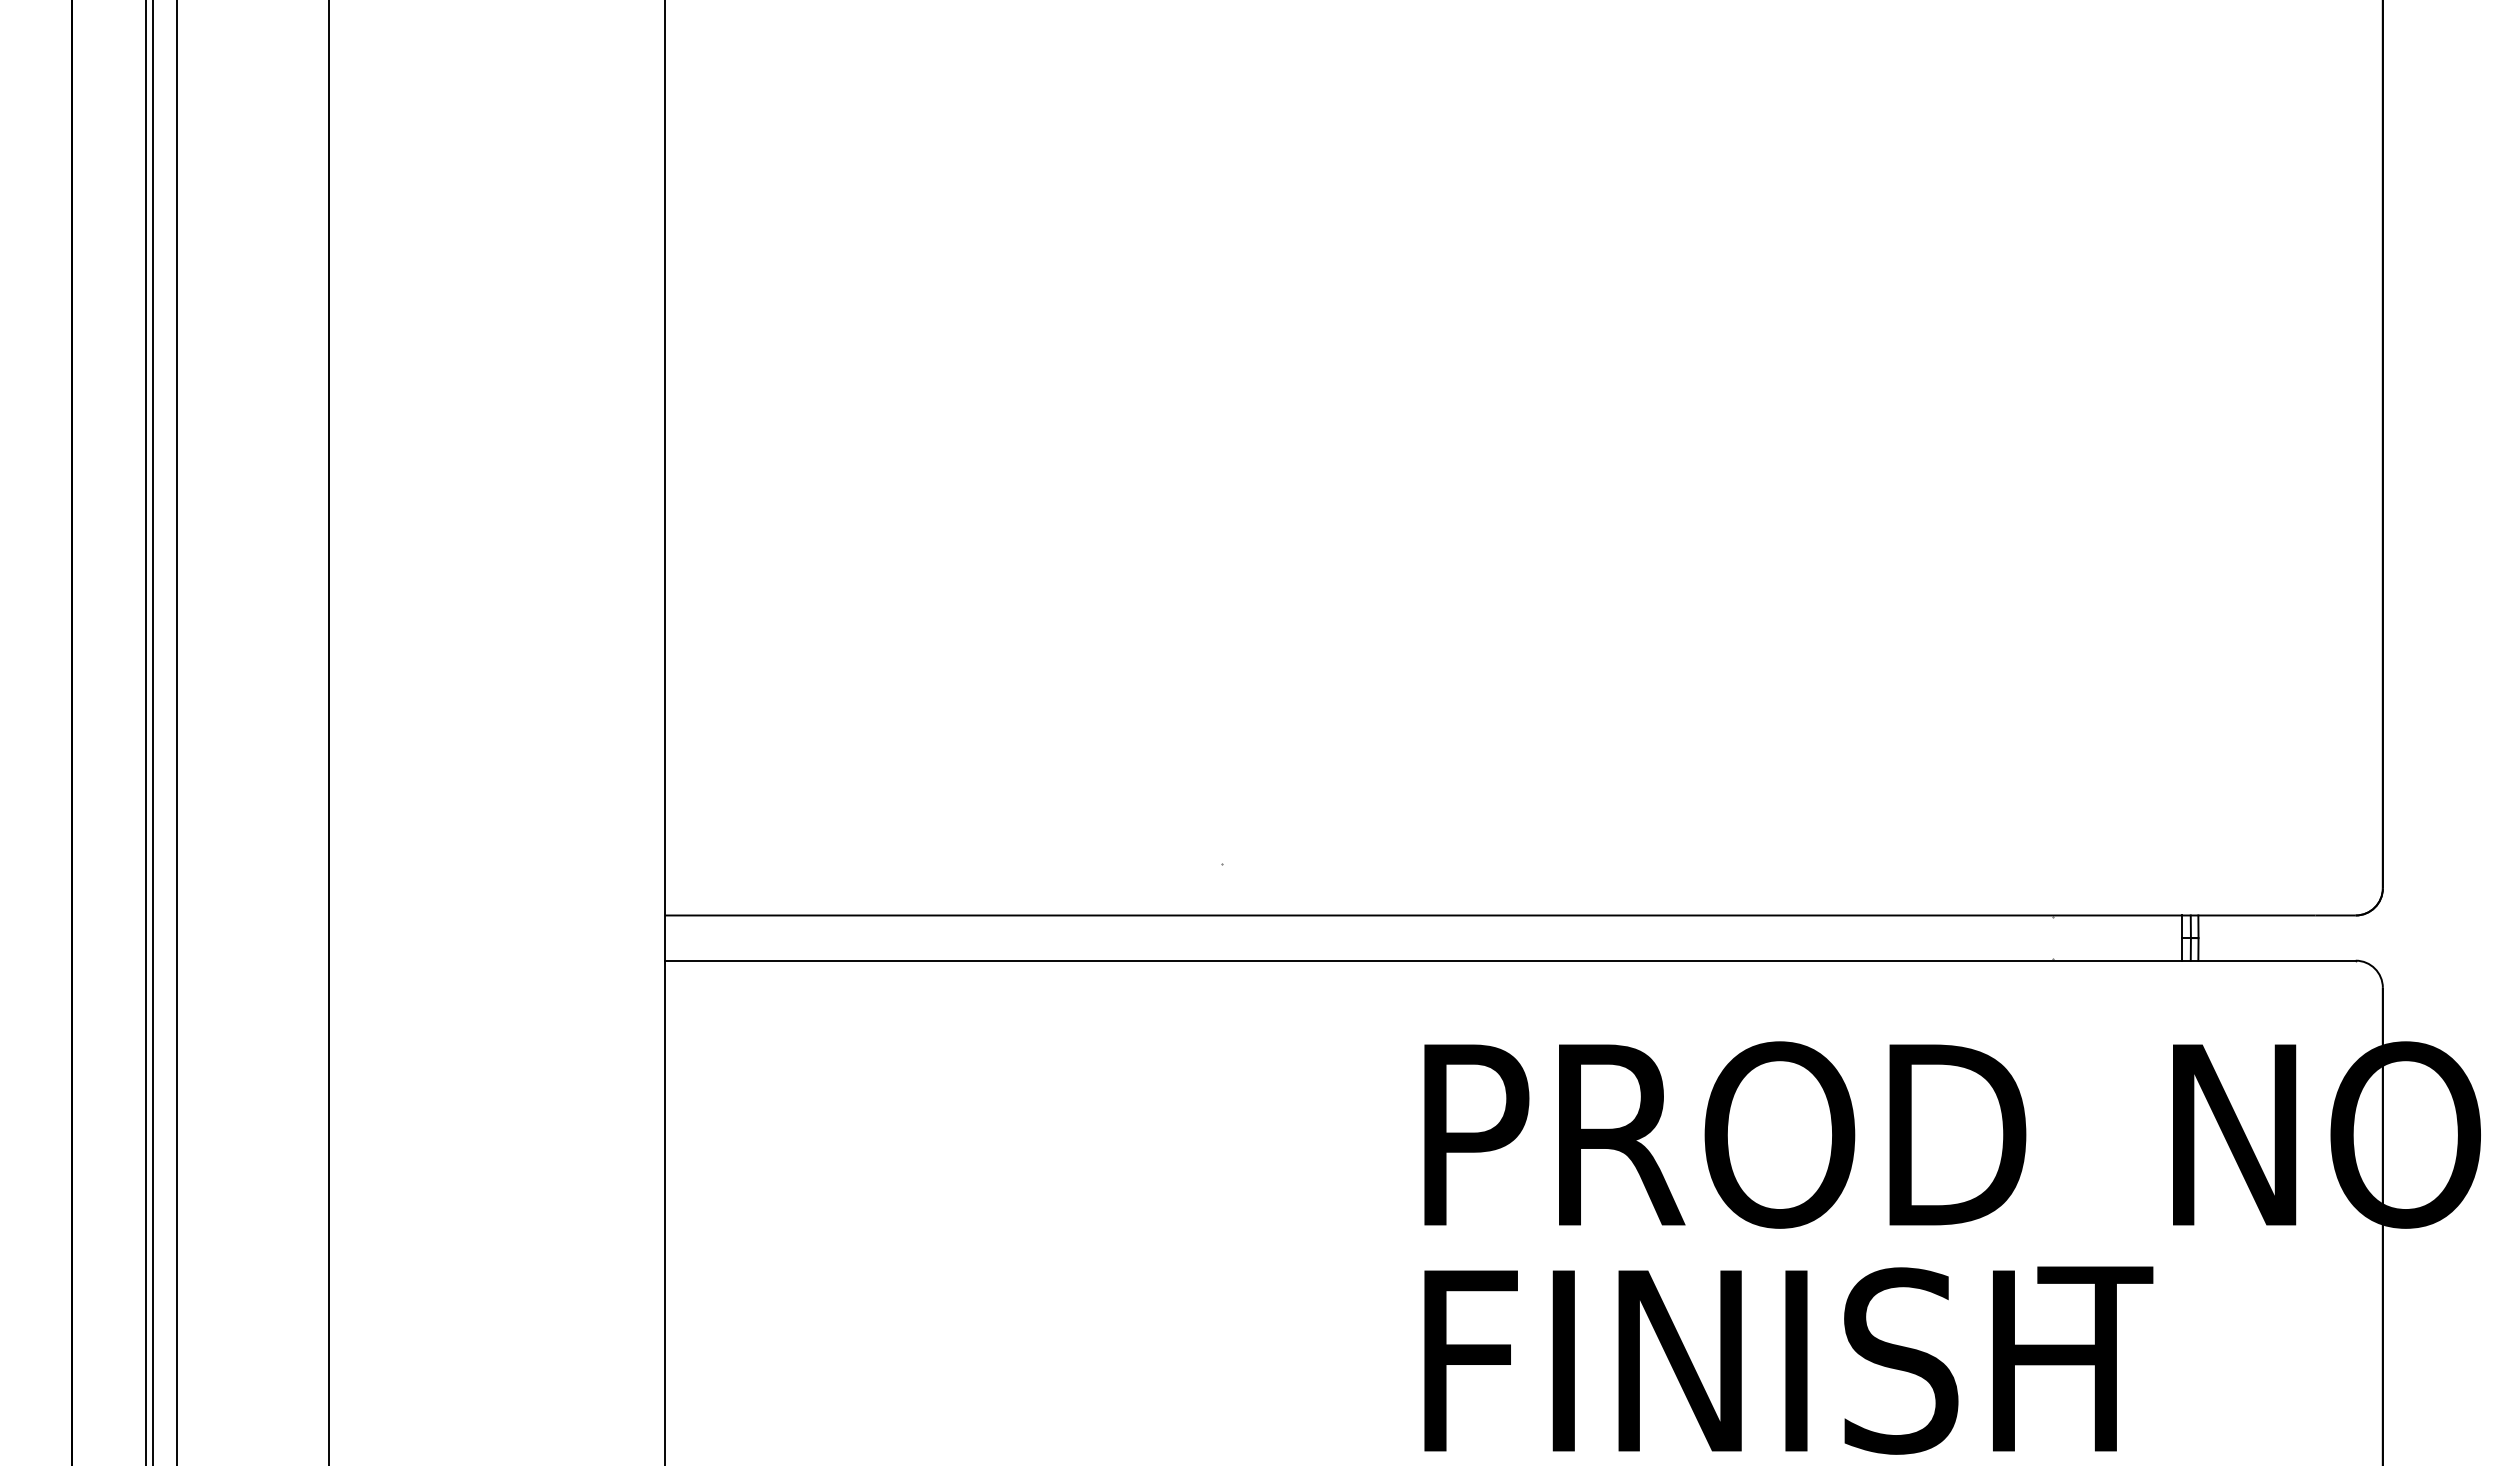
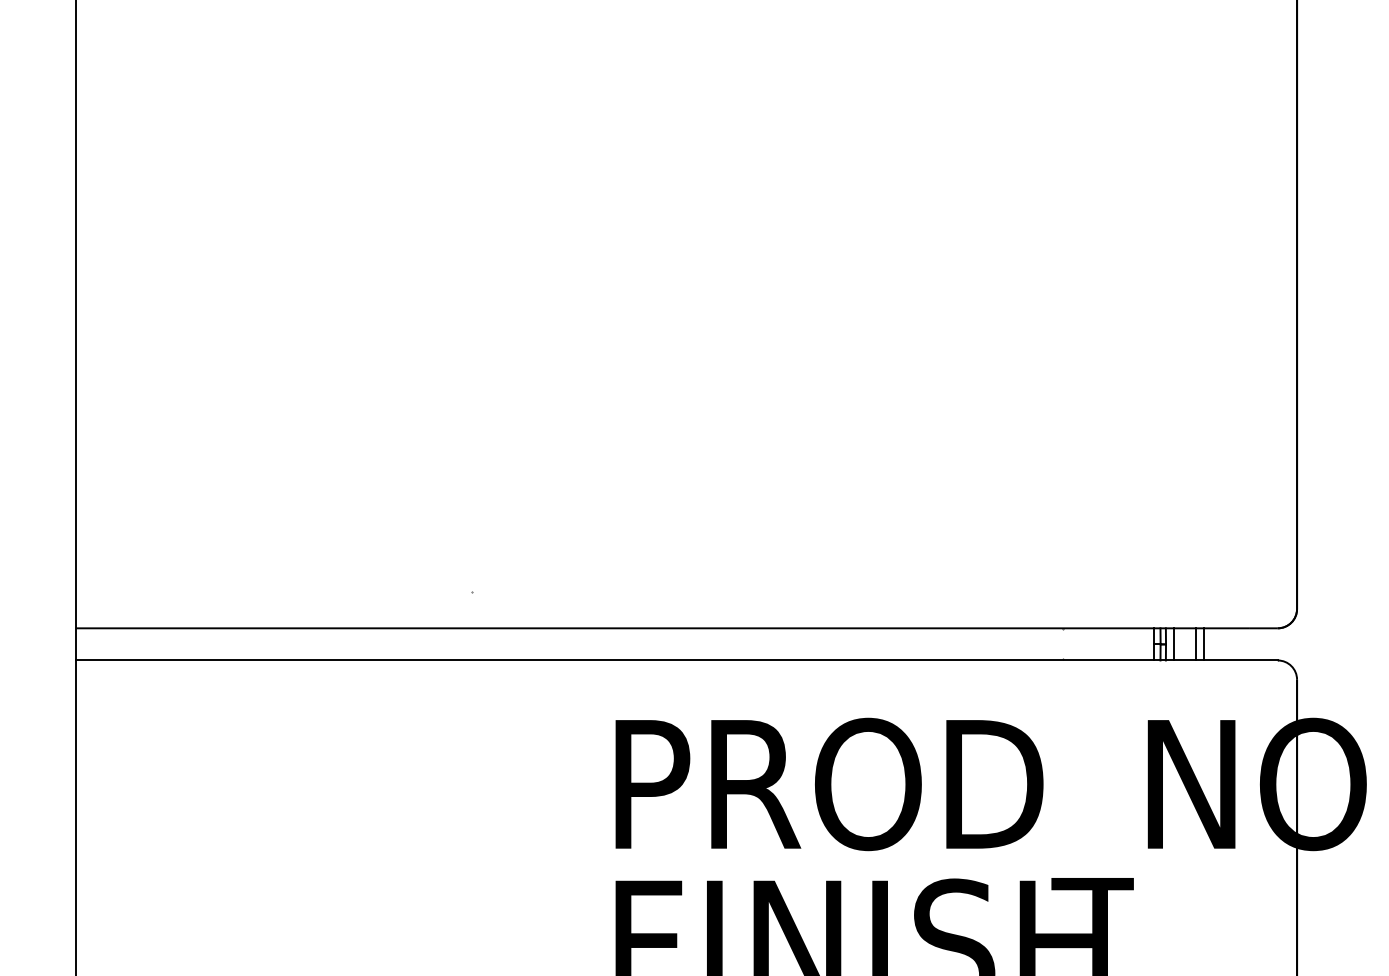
line: (2209, 937) -> (1173, 643), added
line: (2240, 937) -> (1195, 643), added
line: (2251, 937) -> (1203, 643), added

